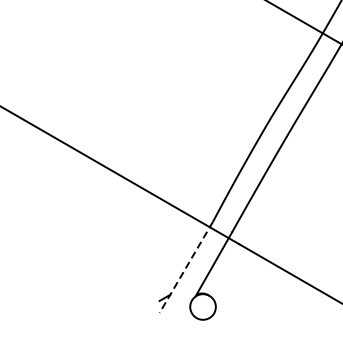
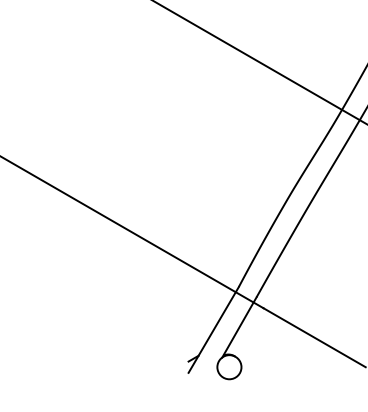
line: (186, 266) -> (213, 329), dashed -> solid

